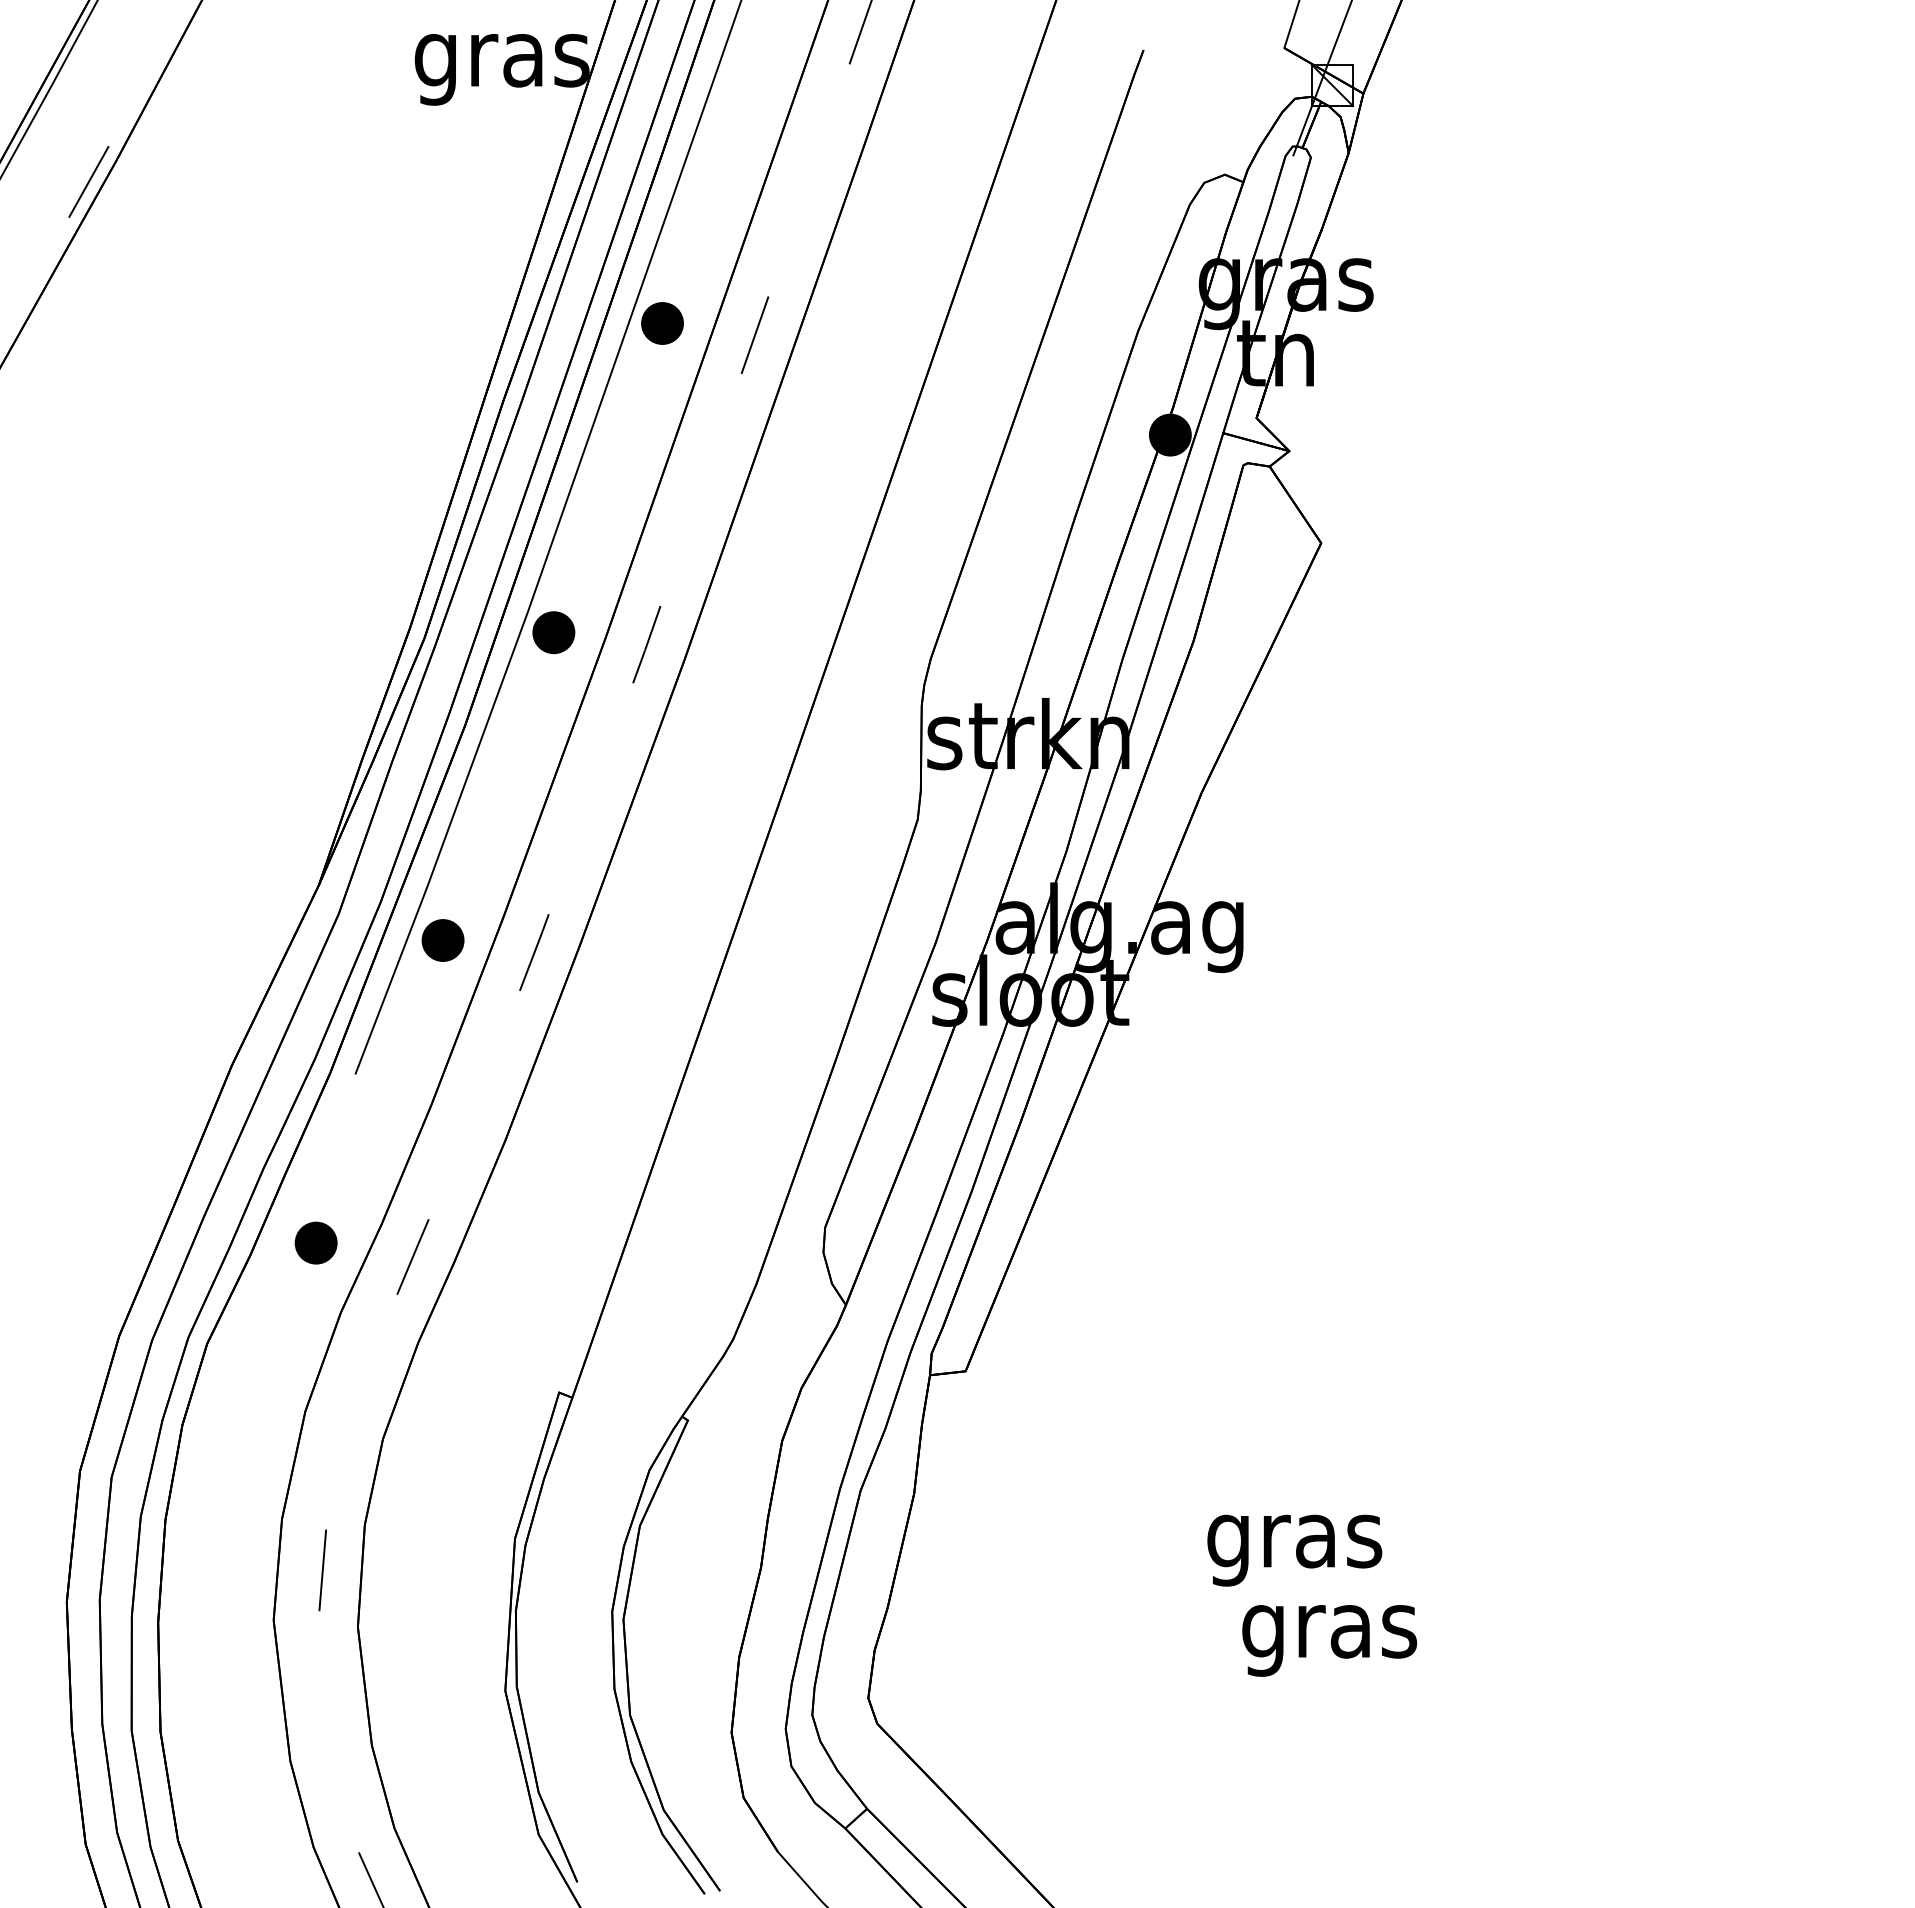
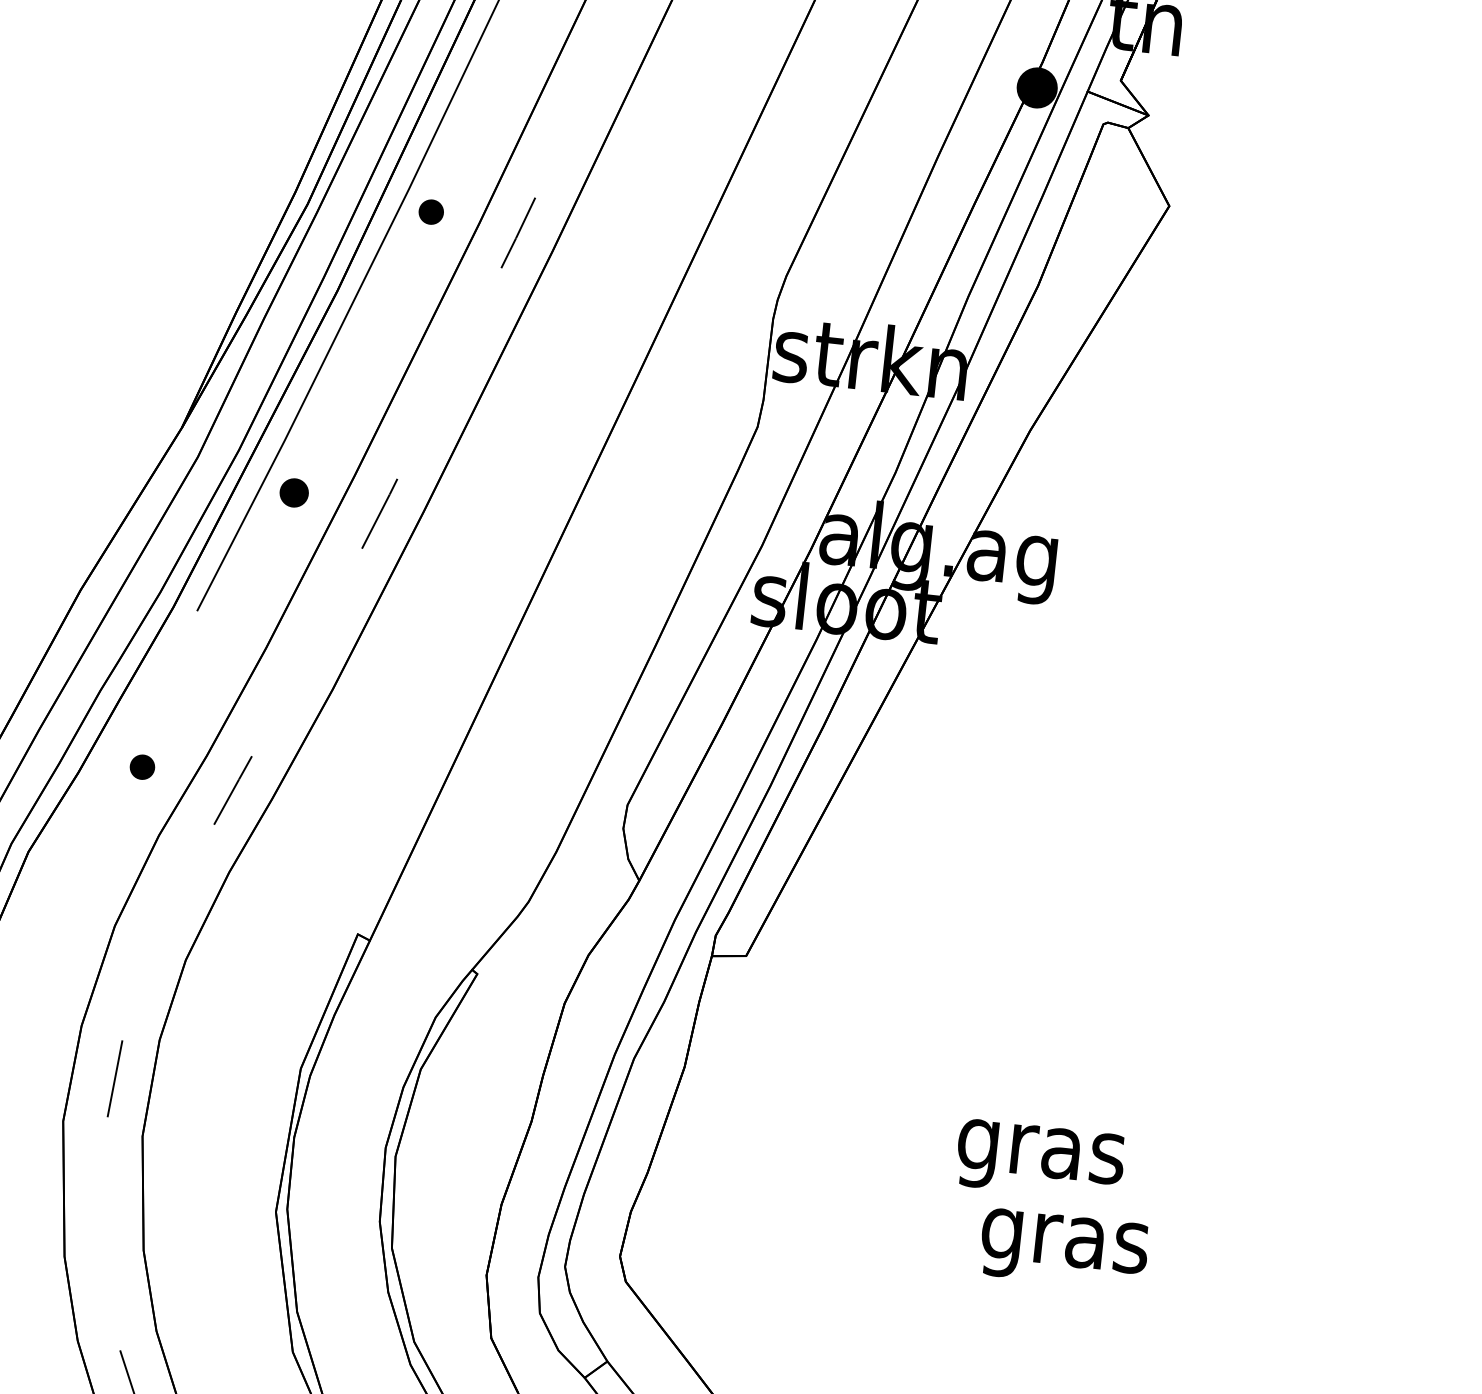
part: (553, 632) -> (430, 211), size x0.6
part: (442, 940) -> (293, 492), size x0.7
part: (315, 1242) -> (141, 766), size x0.6

